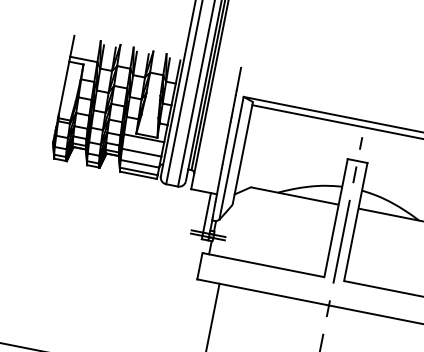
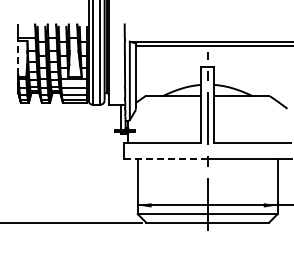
line: (64, 88) -> (18, 58), solid -> dashed
line: (264, 292) -> (166, 159), solid -> dashed

